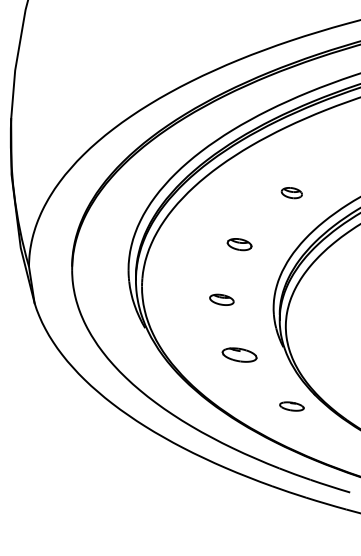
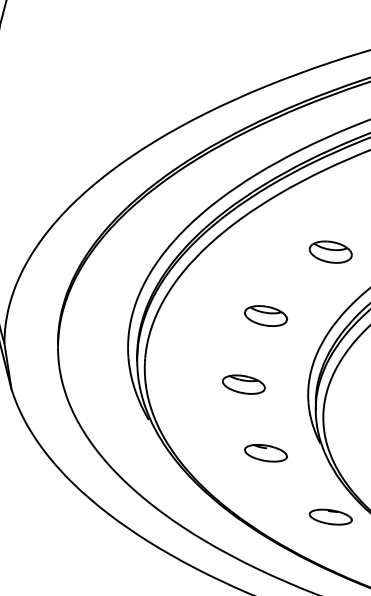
part: (291, 192) -> (330, 251), size x1.67
part: (239, 244) -> (265, 315), size x1.43
part: (221, 299) -> (243, 384), size x1.43
part: (291, 406) -> (330, 517), size x1.43

